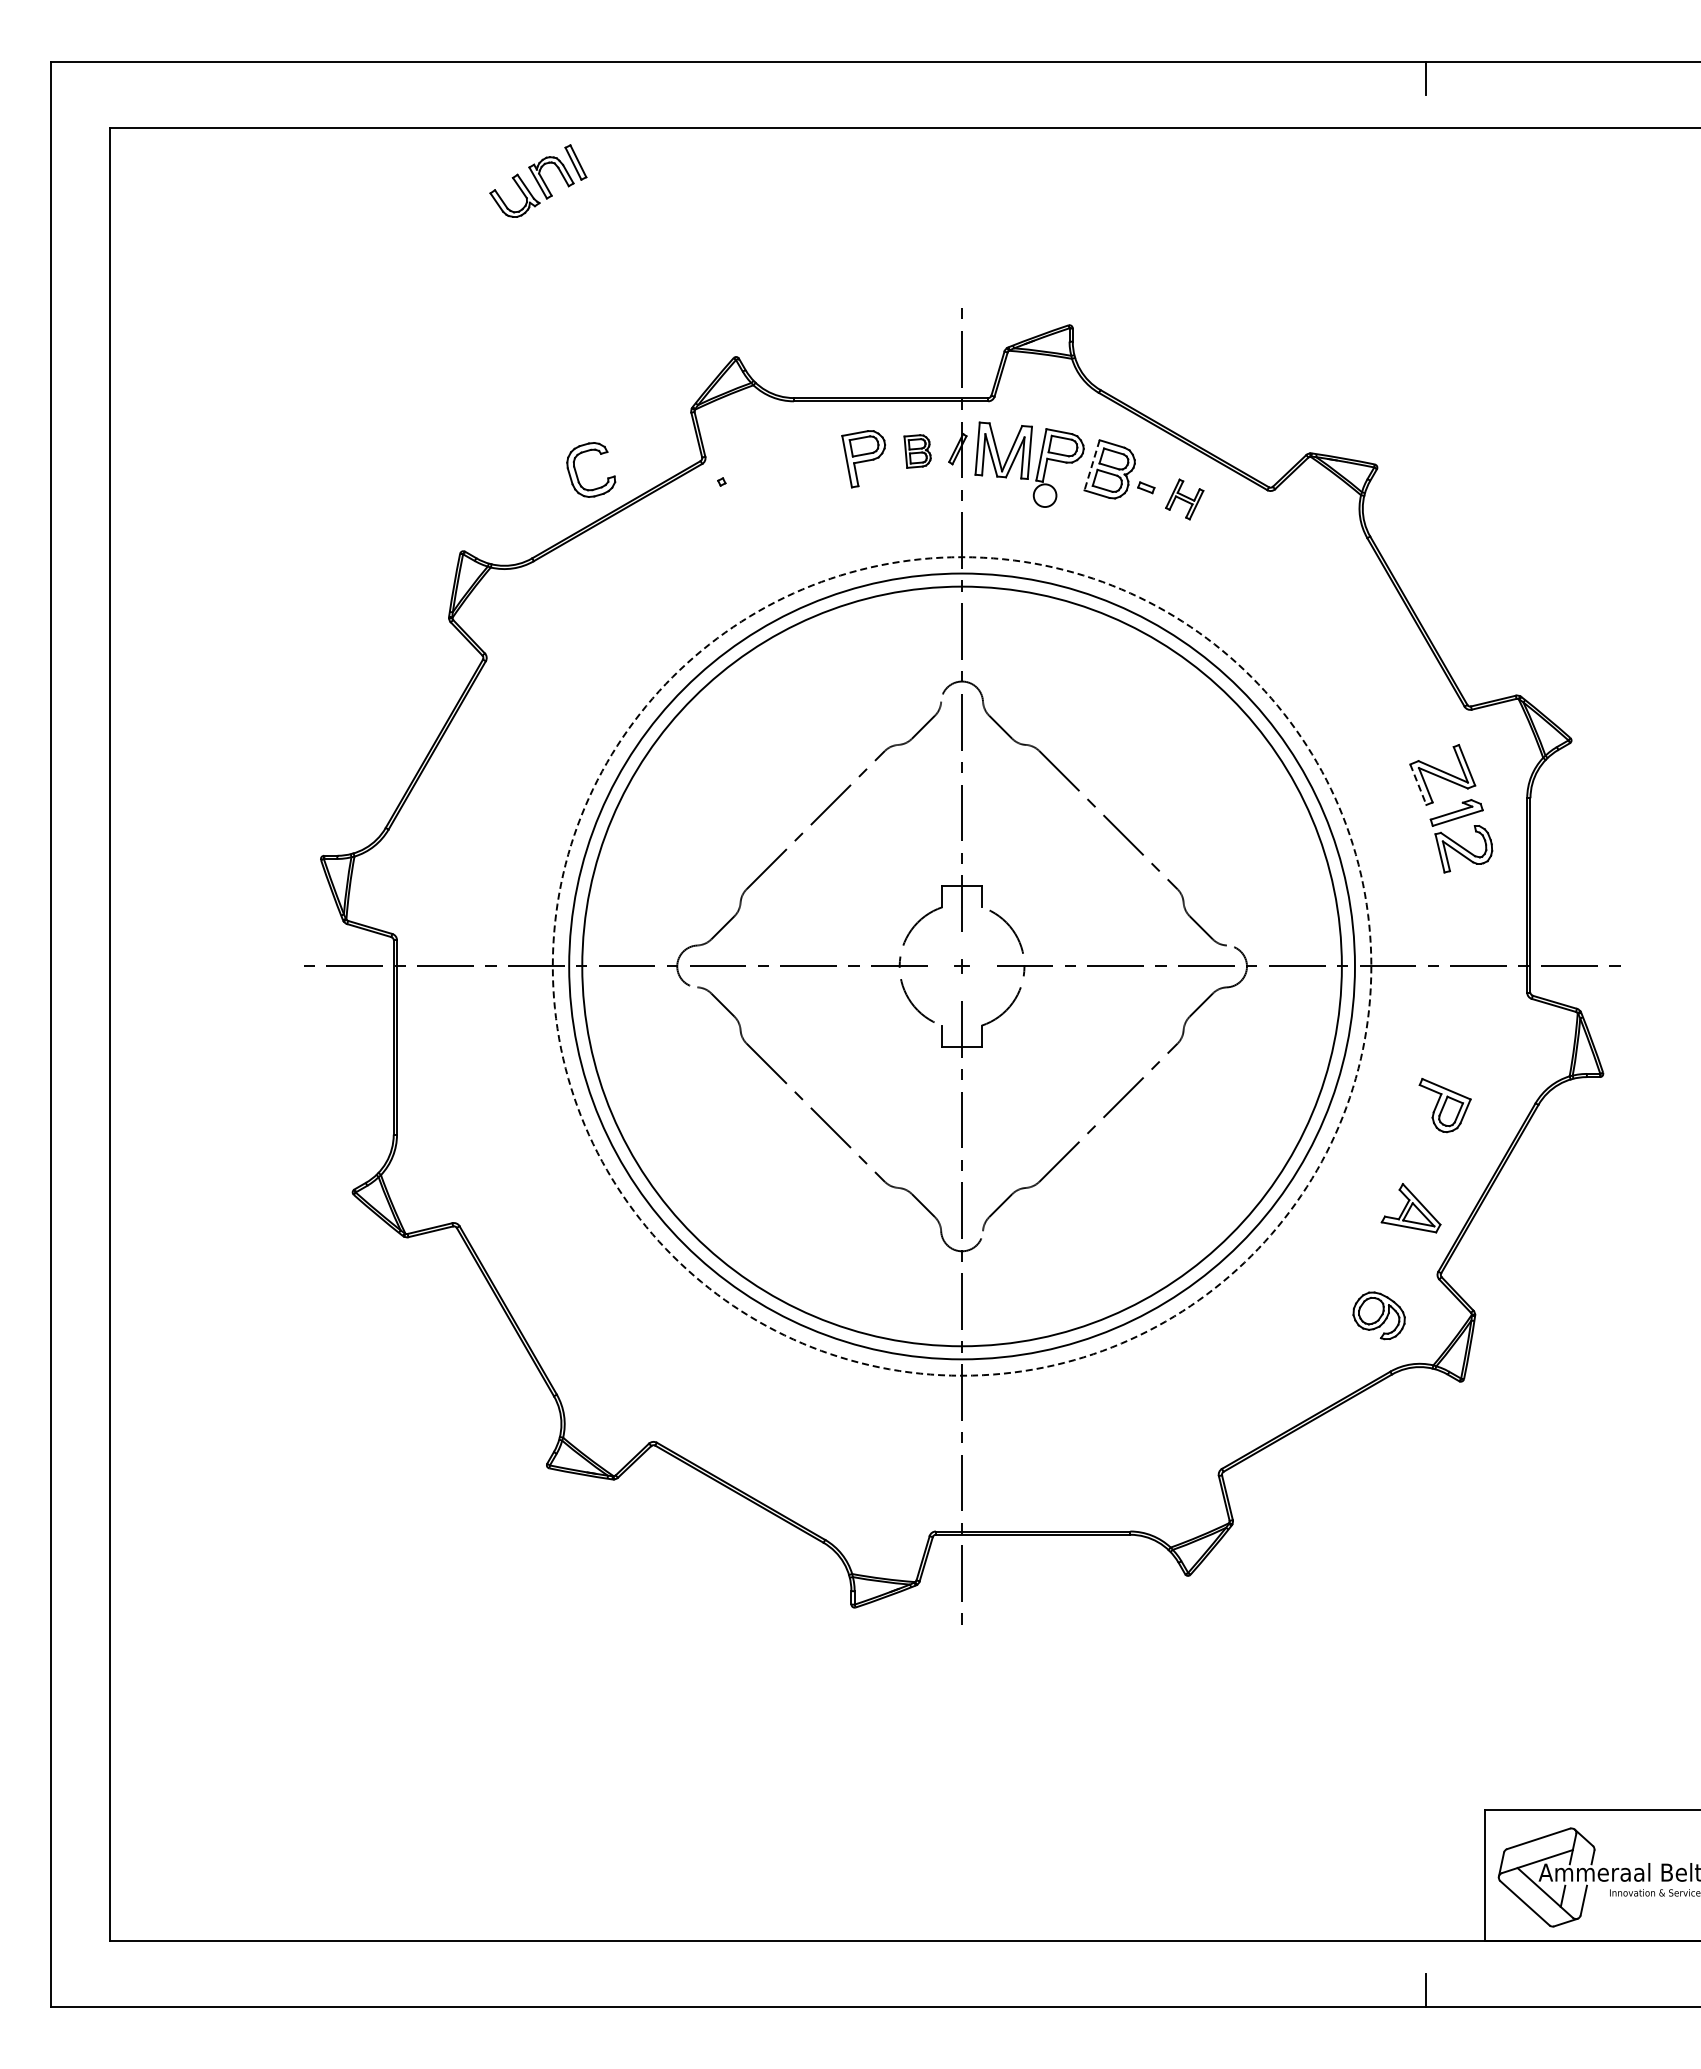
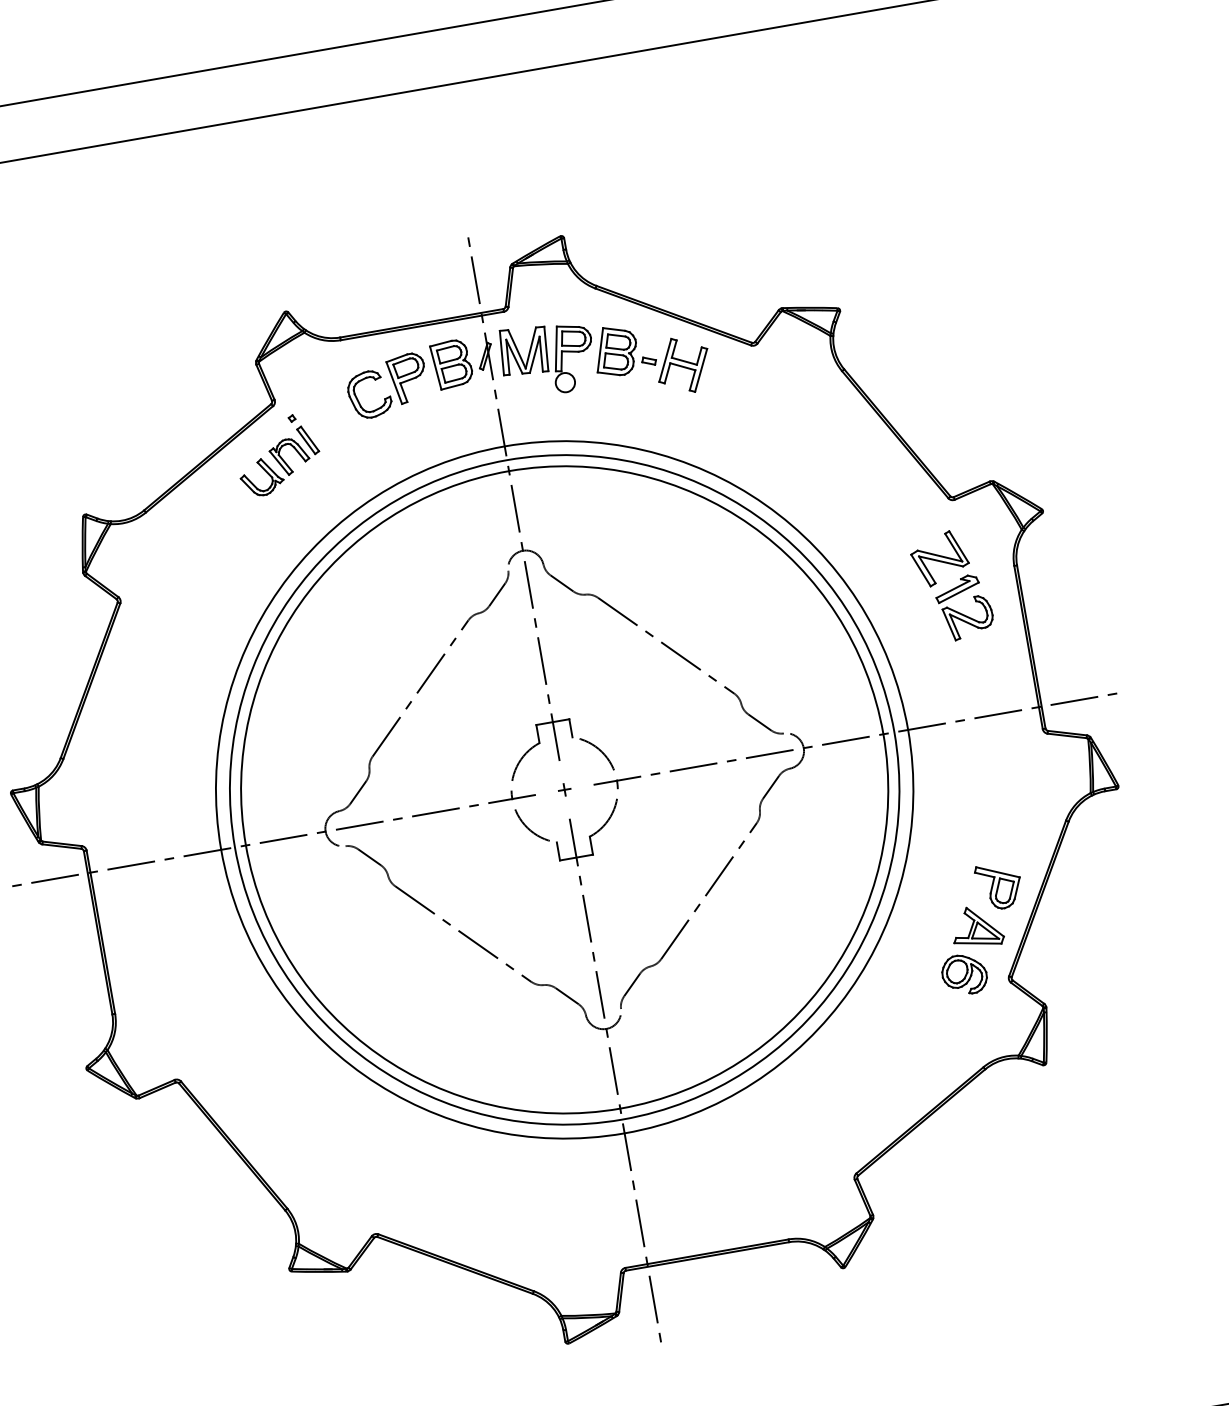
part: (538, 180) -> (279, 460), moved
part: (917, 451) -> (451, 364), size x1.67
line: (1091, 465) -> (599, 350), dashed -> solid
part: (577, 473) -> (358, 399), moved
part: (1184, 499) -> (682, 365), size x1.67
line: (1418, 784) -> (921, 570), dashed -> solid
circle: (961, 966) -> (564, 790), dashed -> solid
part: (1444, 1105) -> (998, 886), moved
part: (1378, 1315) -> (963, 974), moved

